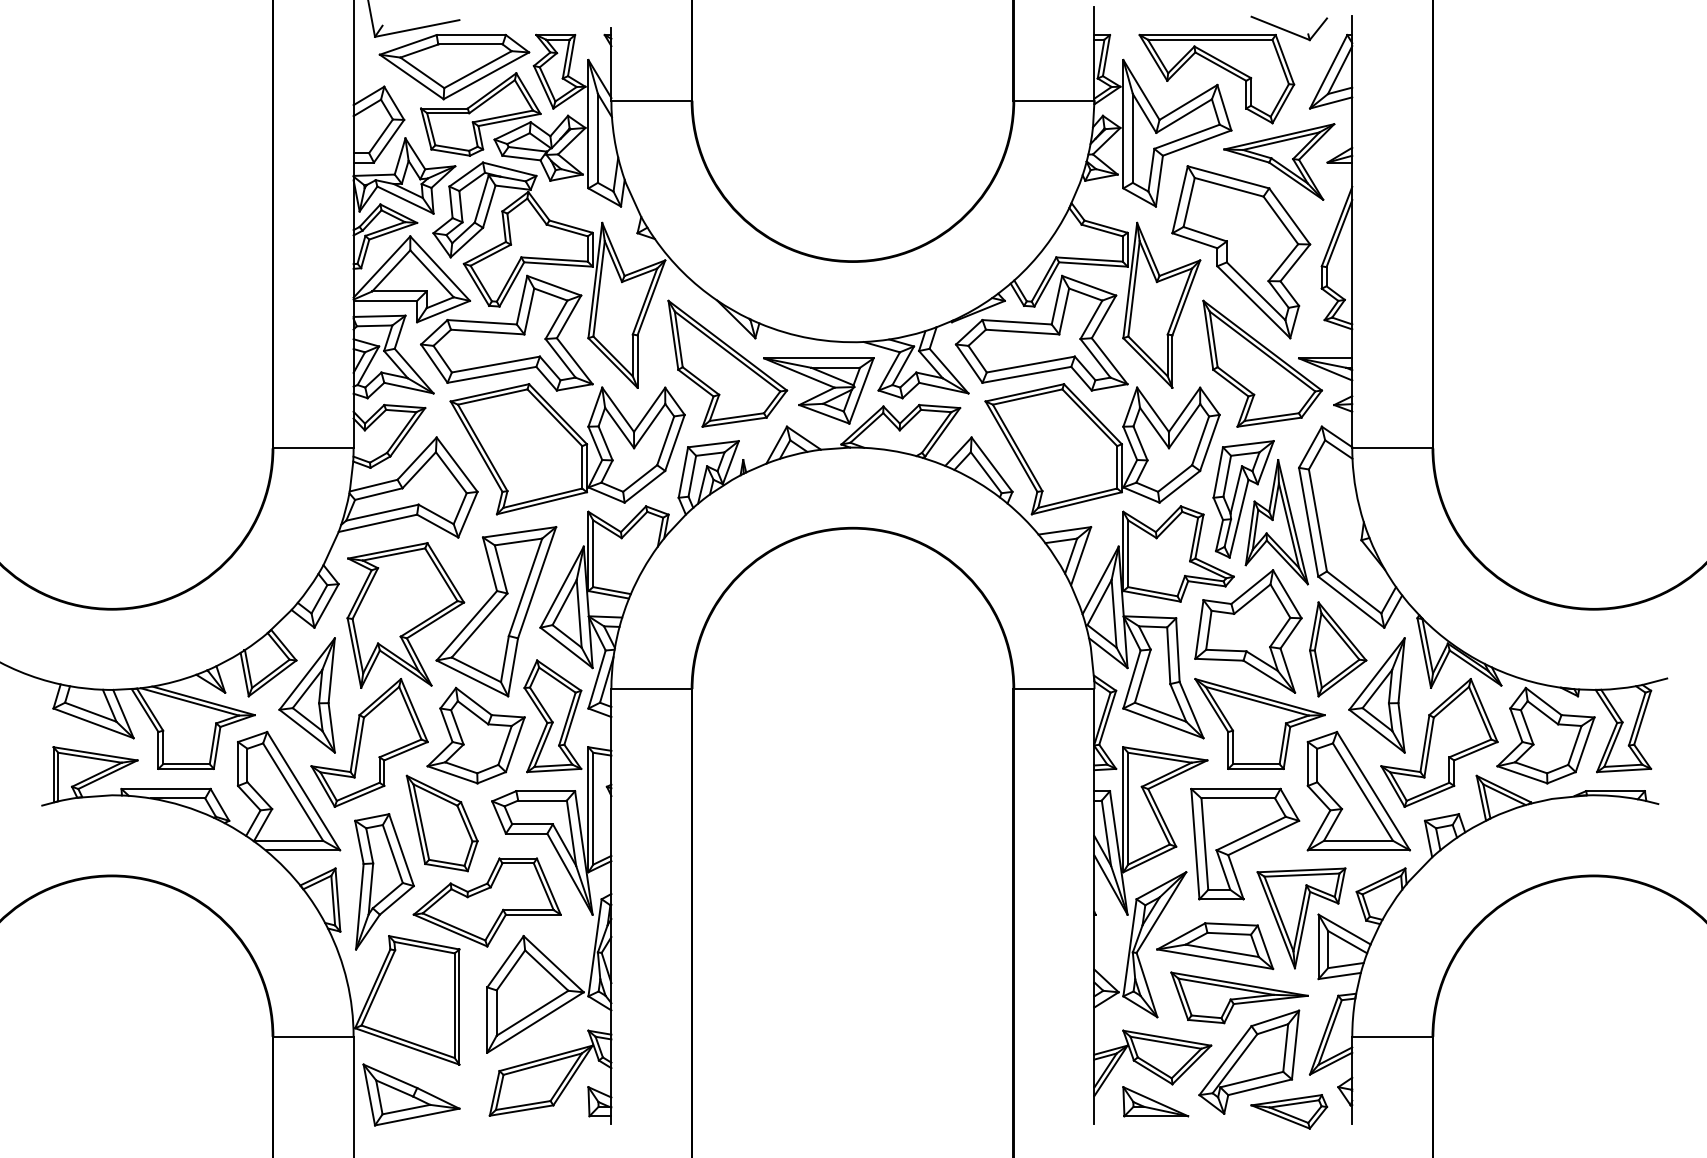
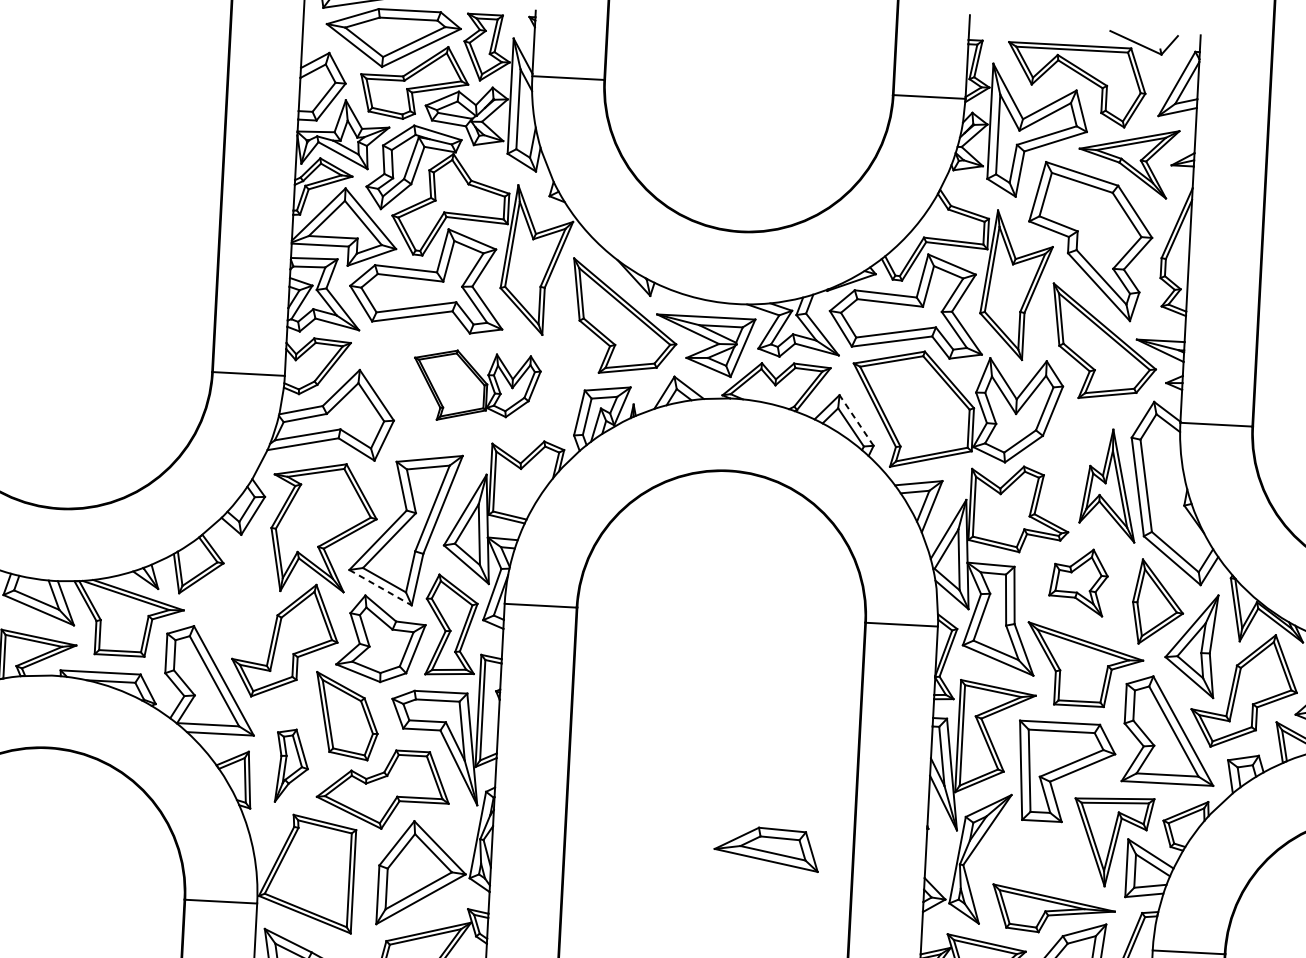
part: (567, 449) -> (476, 386), size x0.6
line: (992, 464) -> (857, 420), solid -> dashed
part: (1243, 499) -> (1080, 463), removed
part: (1248, 631) -> (1078, 582), size x0.6
line: (472, 678) -> (380, 587), solid -> dashed
part: (306, 695) -> (230, 595), removed
part: (384, 881) -> (292, 765), size x0.6
part: (1215, 946) -> (767, 849), moved

